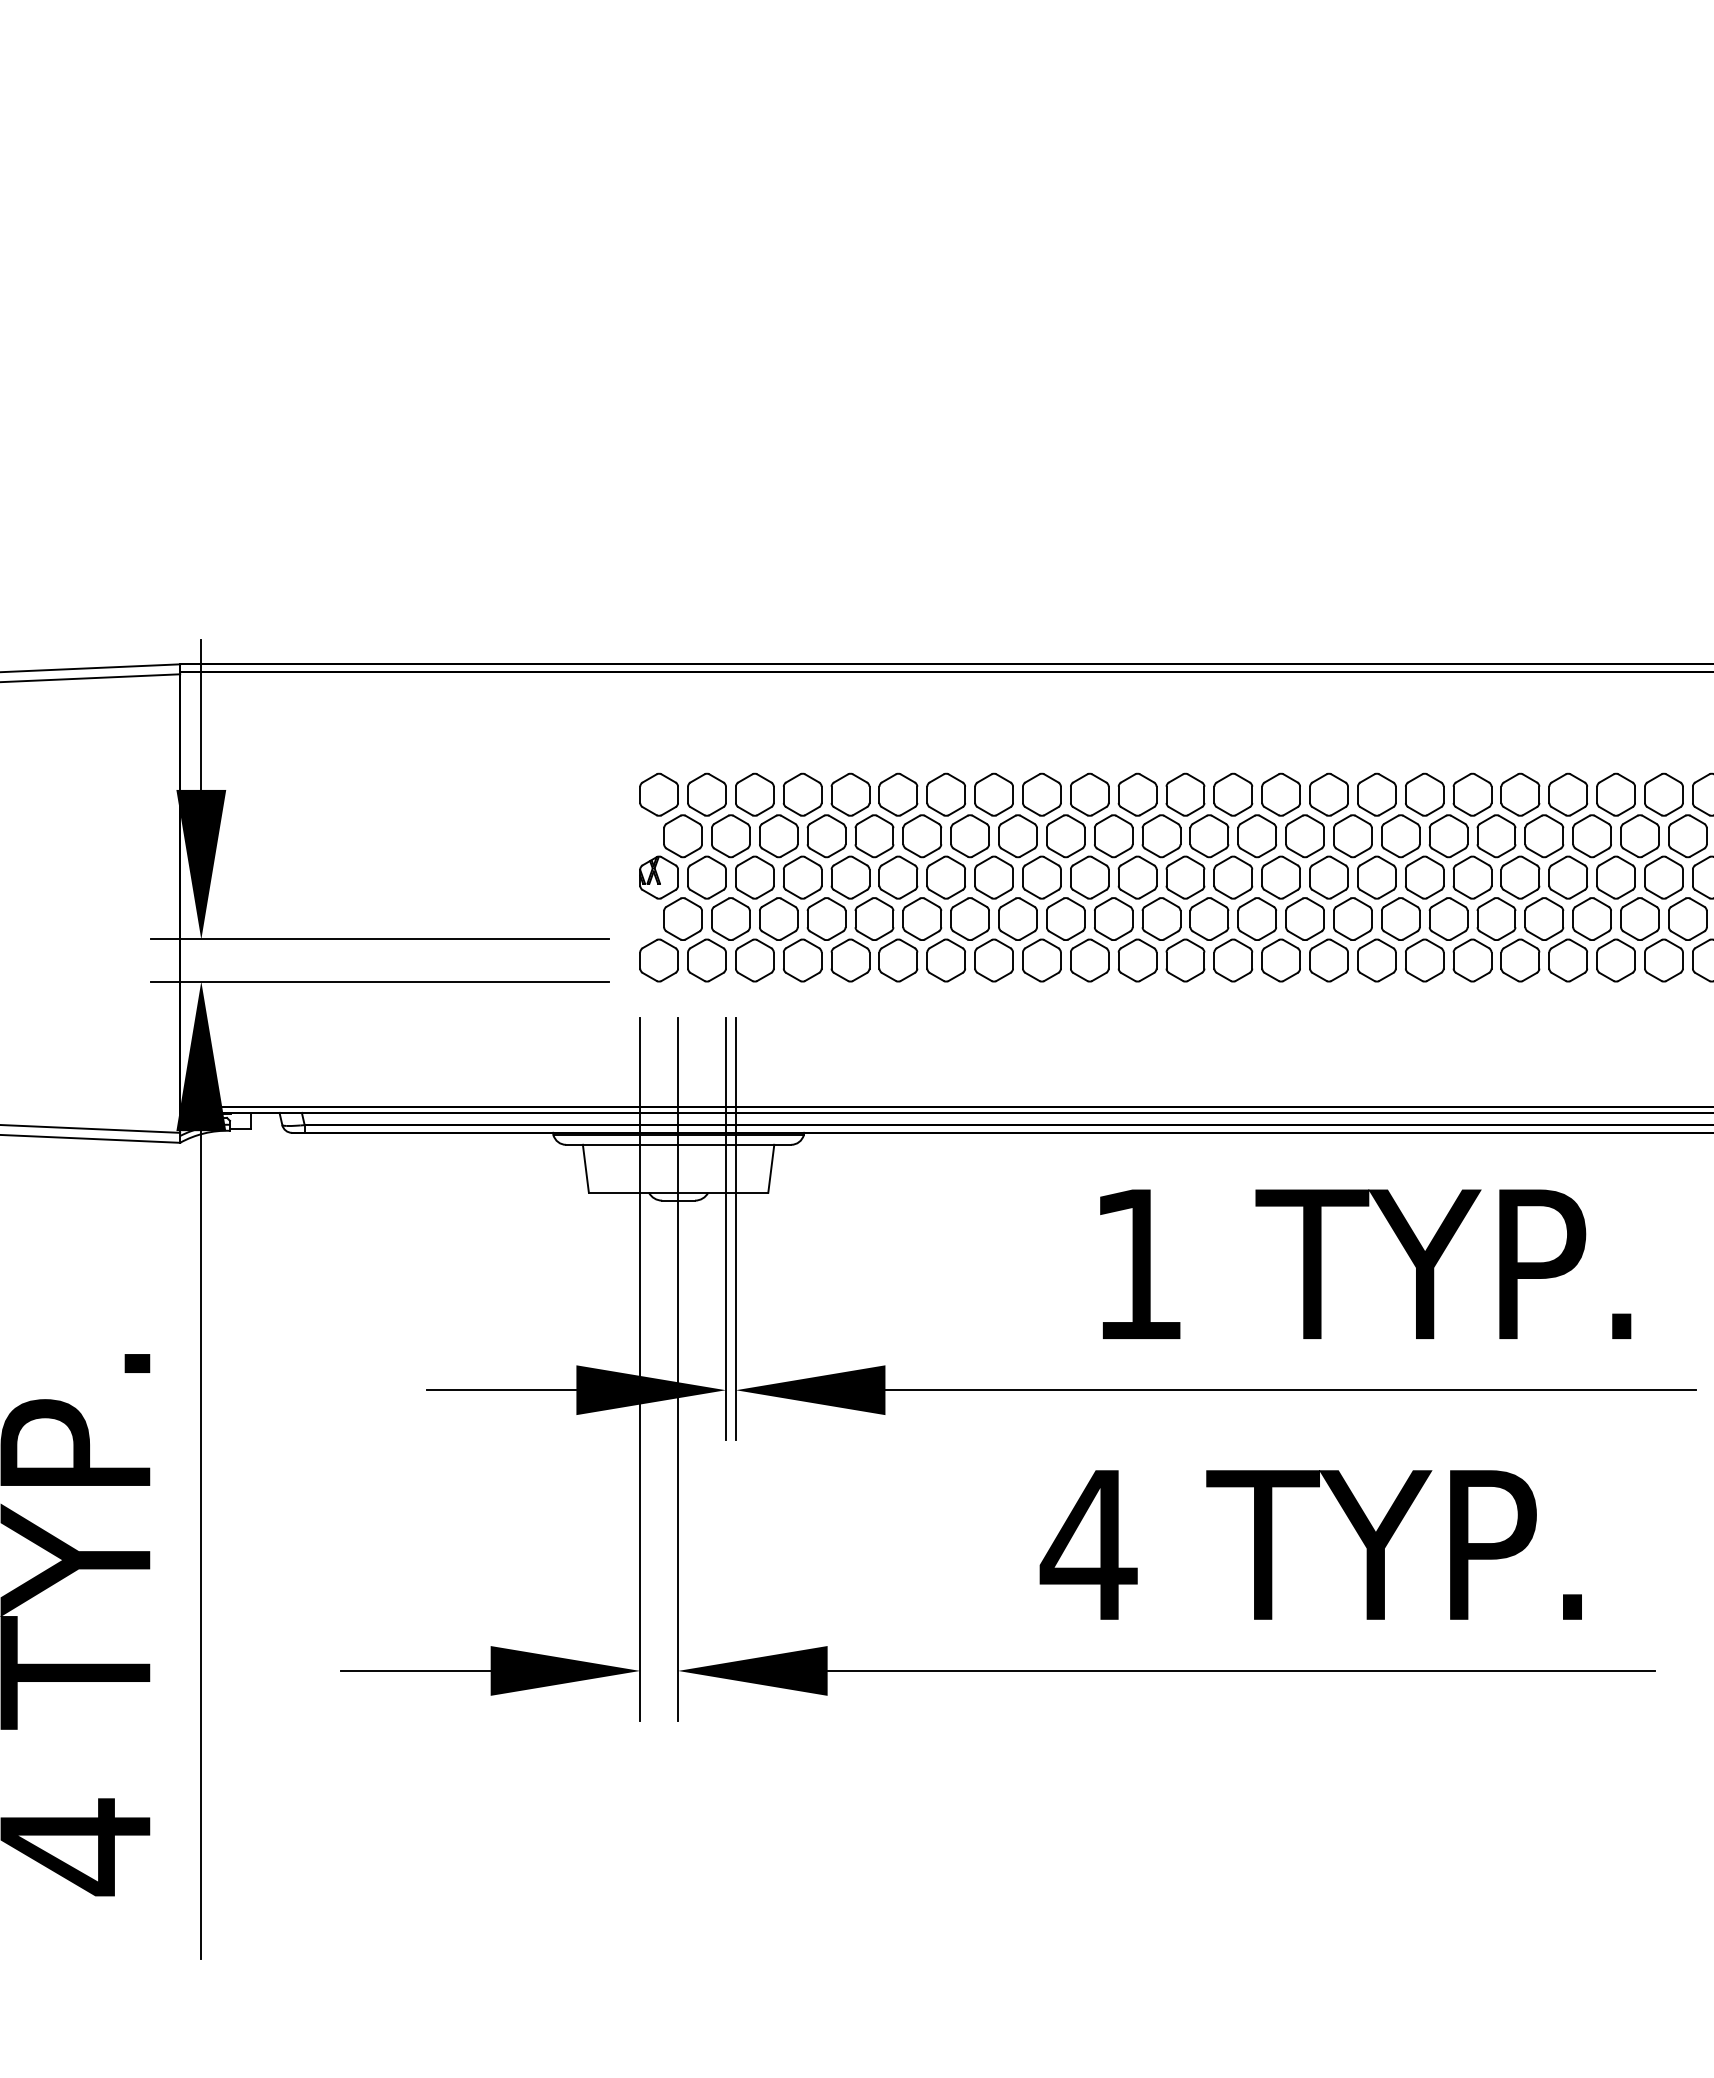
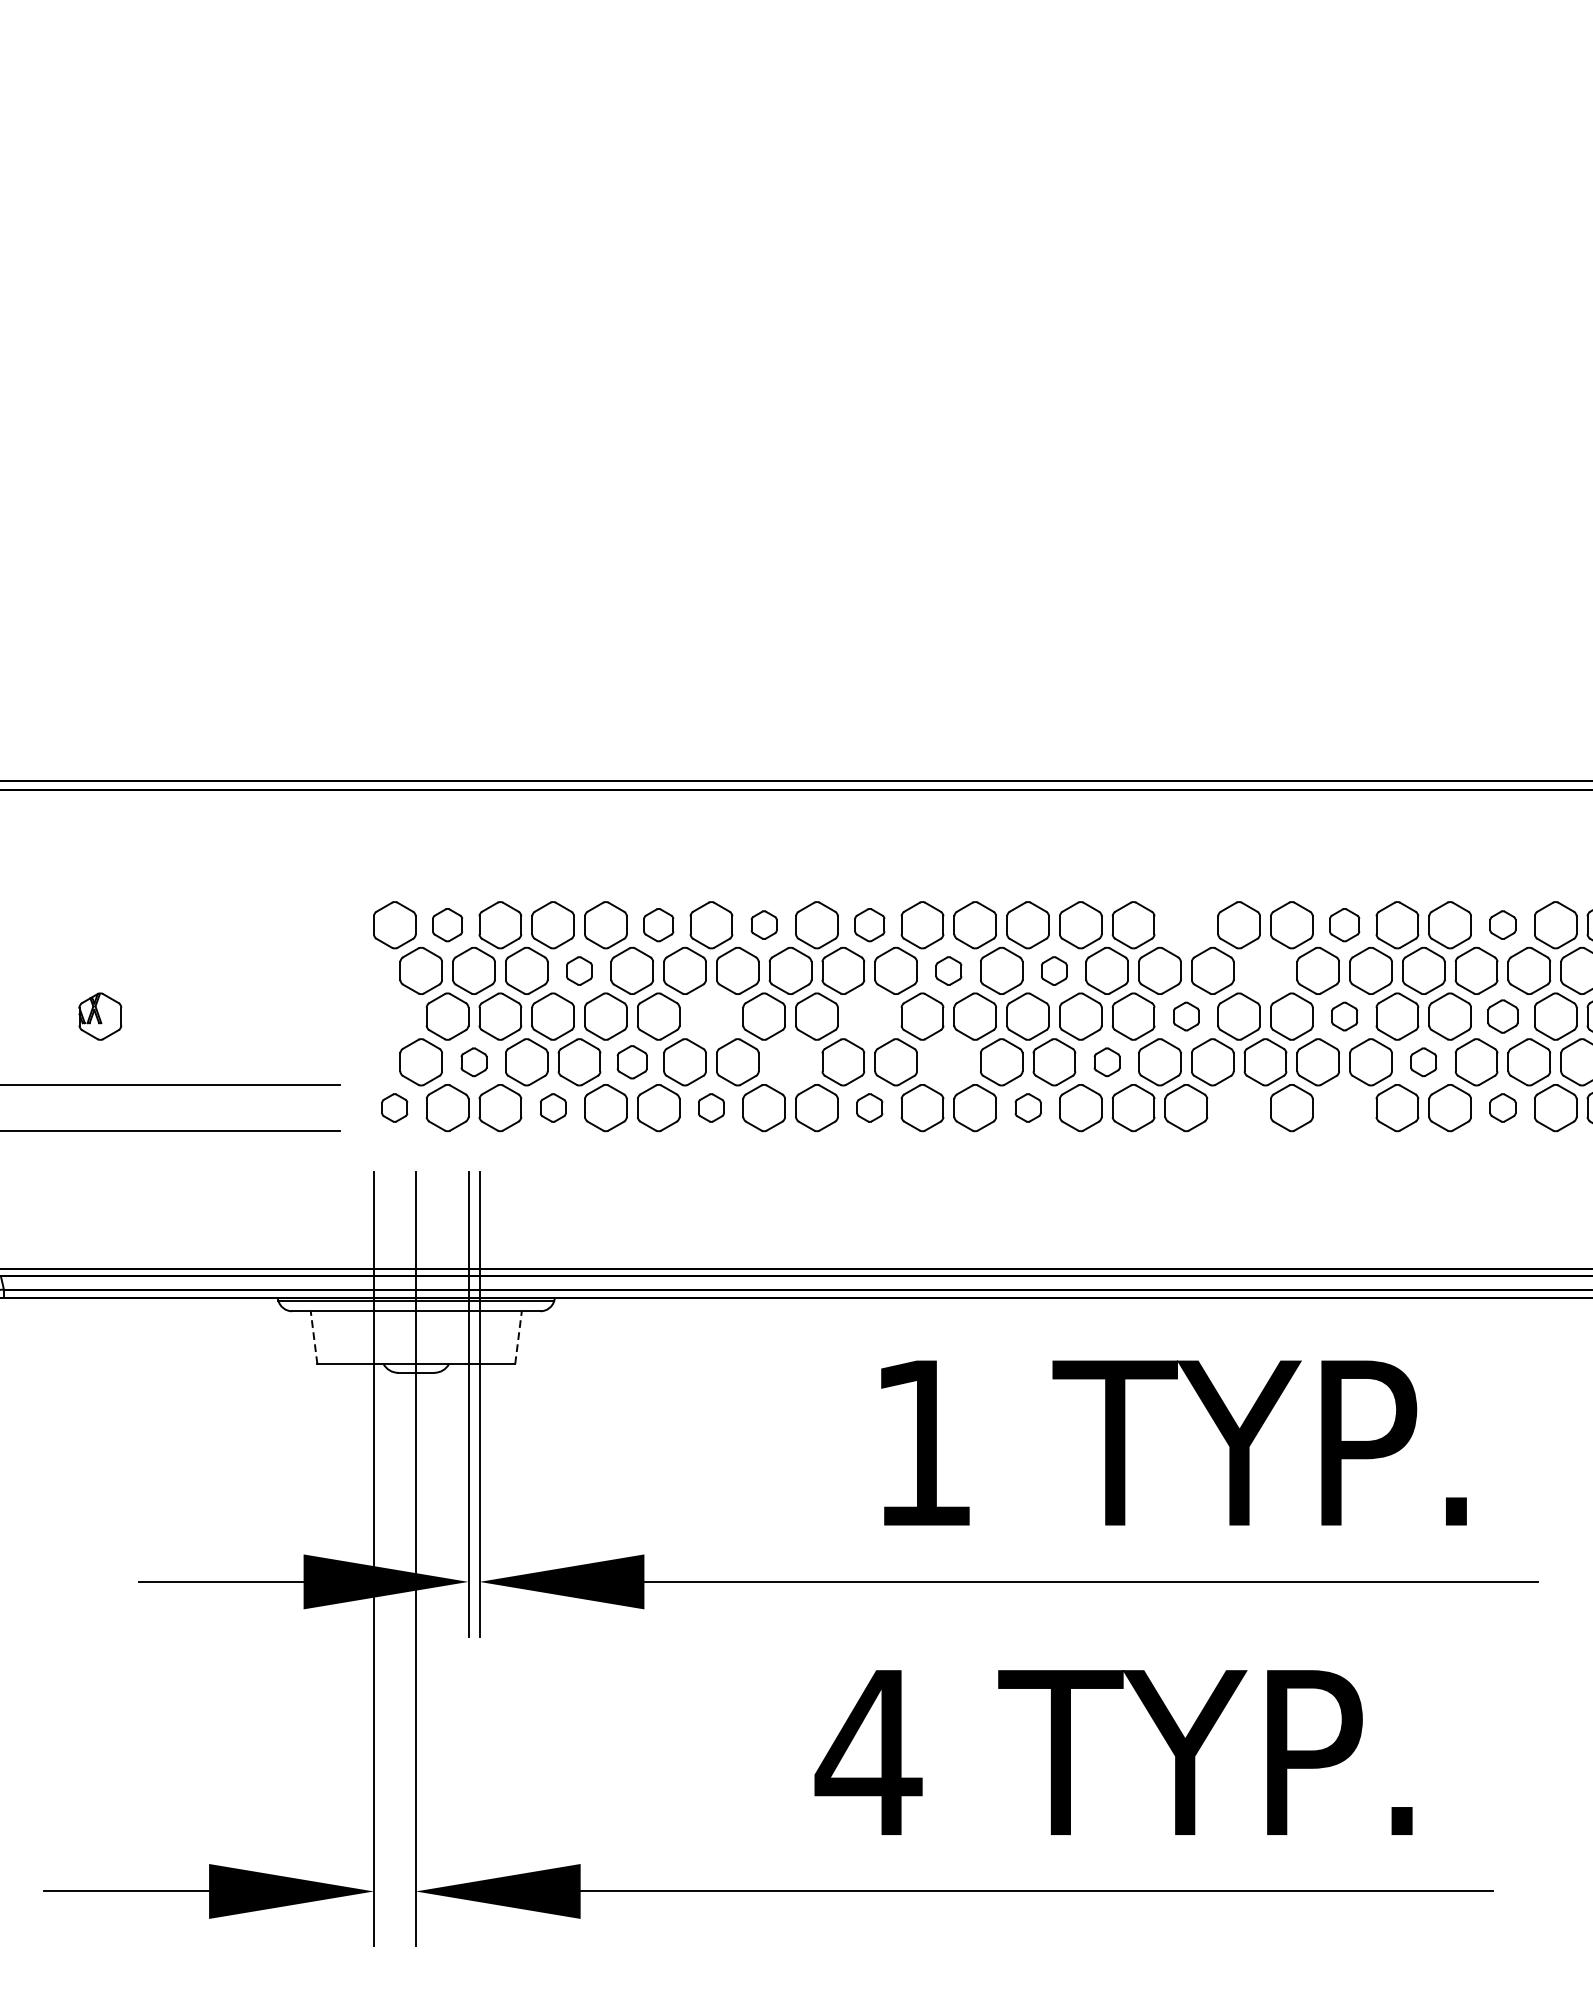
part: (706, 794) -> (447, 924), size x0.7
part: (898, 794) -> (658, 924), size x0.7
part: (993, 794) -> (763, 924), size x0.6
part: (1089, 794) -> (869, 924), size x0.7
part: (1376, 794) -> (1185, 924), removed
part: (1520, 794) -> (1344, 924), size x0.7
part: (1663, 794) -> (1502, 924), size x0.6
part: (826, 836) -> (579, 971), size x0.6
part: (1161, 836) -> (948, 971), size x0.6
part: (1256, 836) -> (1053, 971), size x0.6
part: (1448, 836) -> (1265, 971), removed
part: (658, 877) -> (99, 1016), moved
part: (945, 877) -> (710, 1016), removed
part: (1089, 877) -> (869, 1016), removed
part: (1376, 877) -> (1185, 1016), size x0.6
part: (1520, 877) -> (1344, 1016), size x0.6
part: (1663, 877) -> (1502, 1016), size x0.7
part: (730, 918) -> (473, 1061), size x0.6
part: (874, 918) -> (632, 1061), size x0.7
part: (1017, 918) -> (790, 1061), removed
part: (1161, 918) -> (948, 1061), removed
part: (1304, 918) -> (1106, 1061), size x0.6
part: (1591, 918) -> (1423, 1061), size x0.6
part: (658, 960) -> (394, 1107), size x0.6
part: (802, 960) -> (552, 1107), size x0.6
part: (945, 960) -> (710, 1107), size x0.6
part: (1089, 960) -> (869, 1107), size x0.6
part: (1233, 960) -> (1028, 1107), size x0.6
part: (1424, 960) -> (1238, 1107), removed
part: (1520, 960) -> (1344, 1107), removed
part: (1663, 960) -> (1502, 1107), size x0.6
line: (585, 1168) -> (313, 1337), solid -> dashed
line: (771, 1168) -> (518, 1337), solid -> dashed

